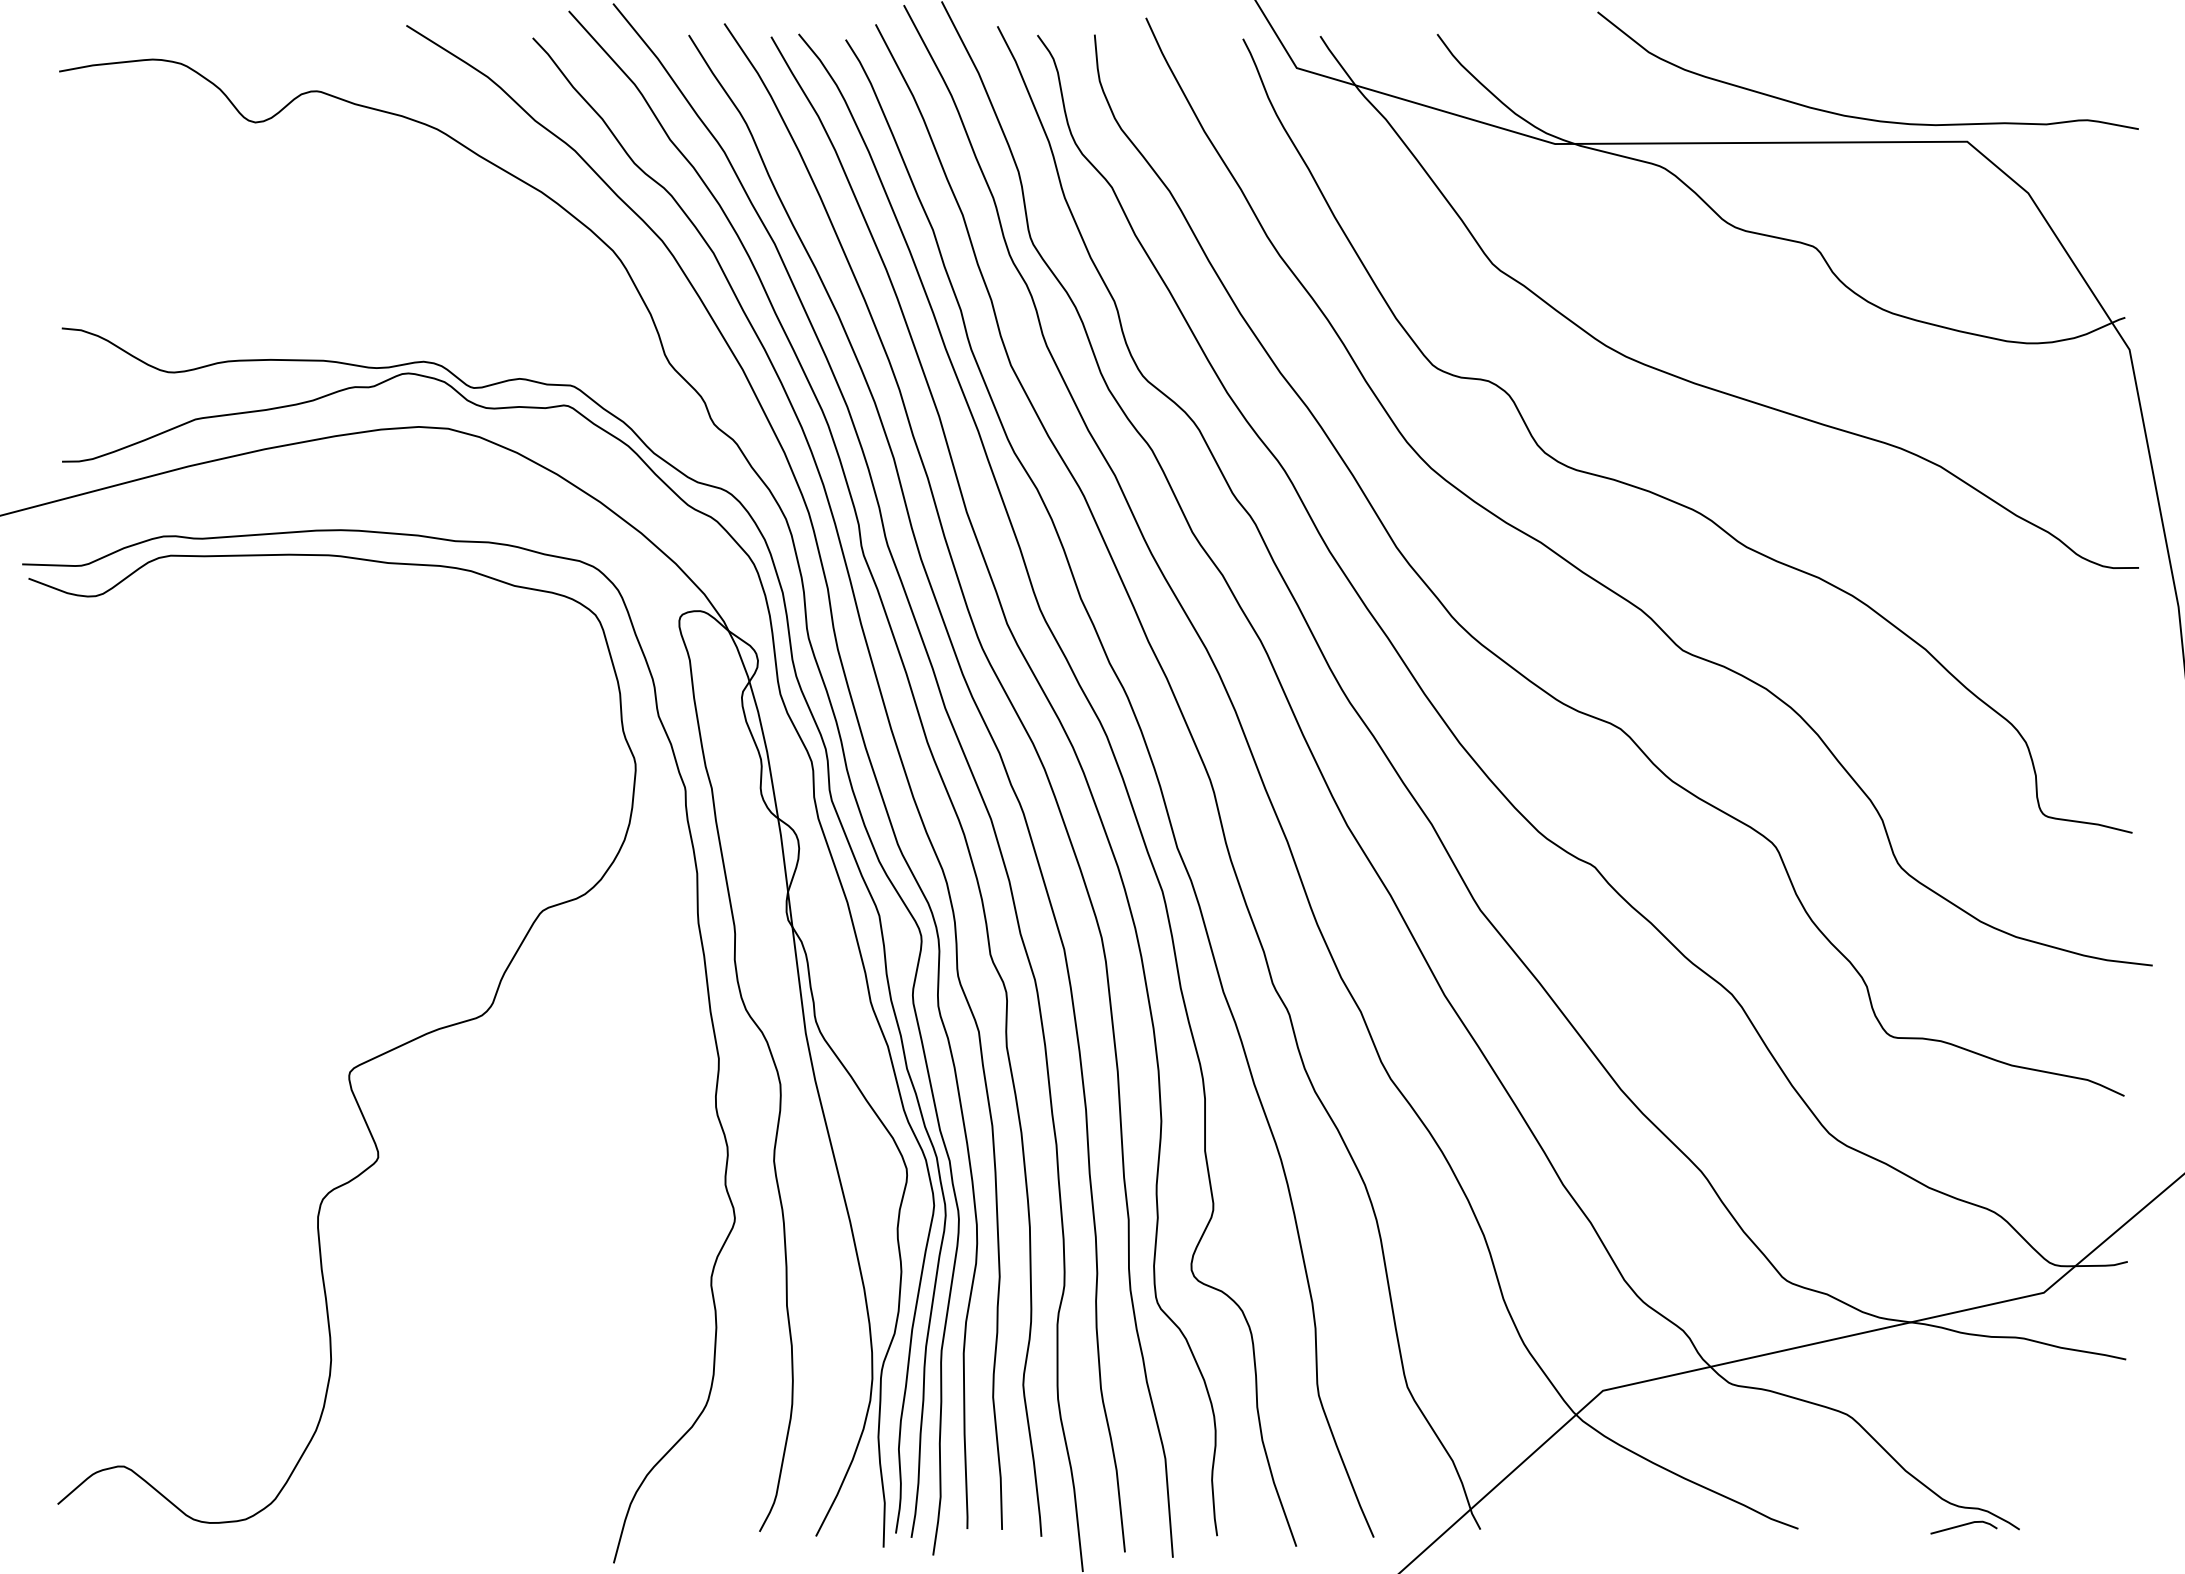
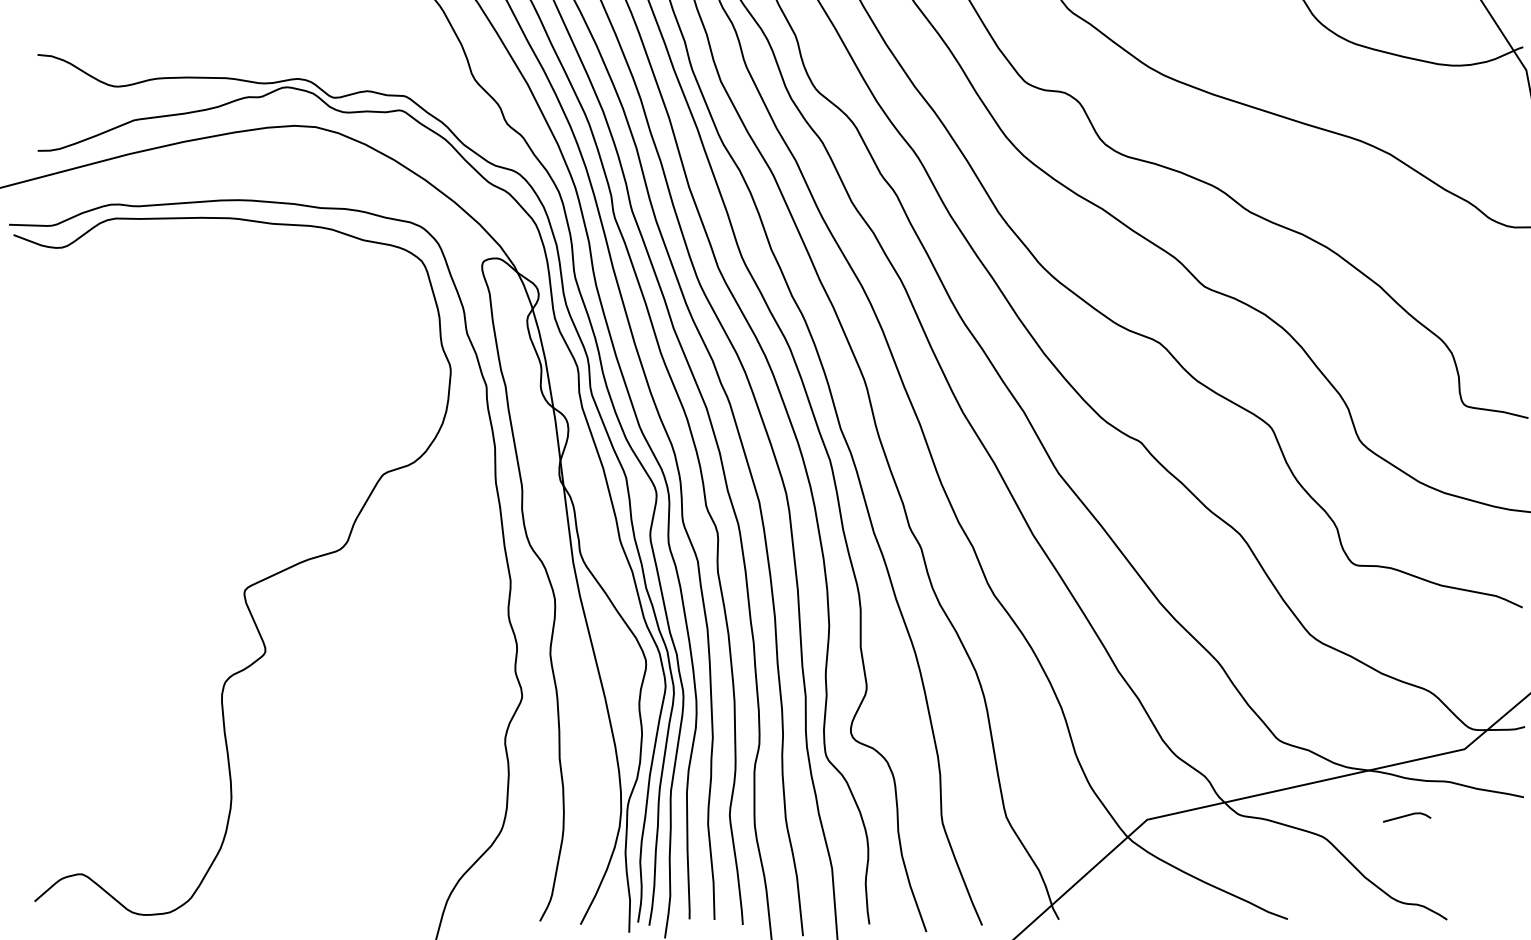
line: (1962, 1526) -> (1406, 816), moved

